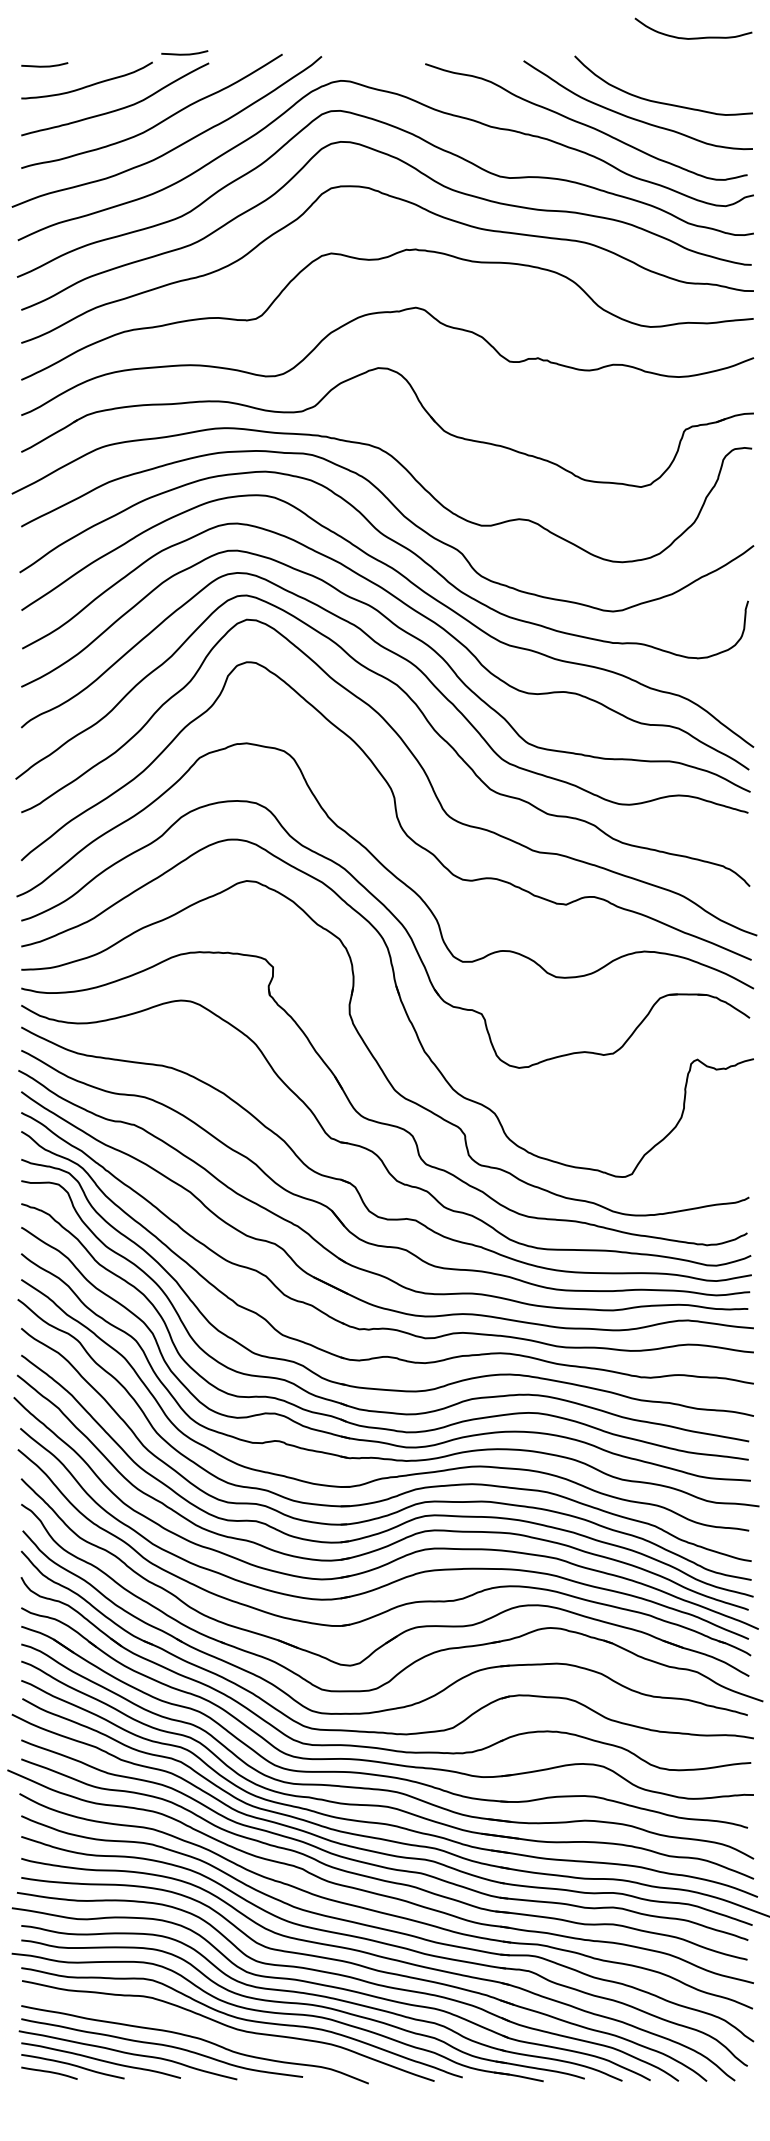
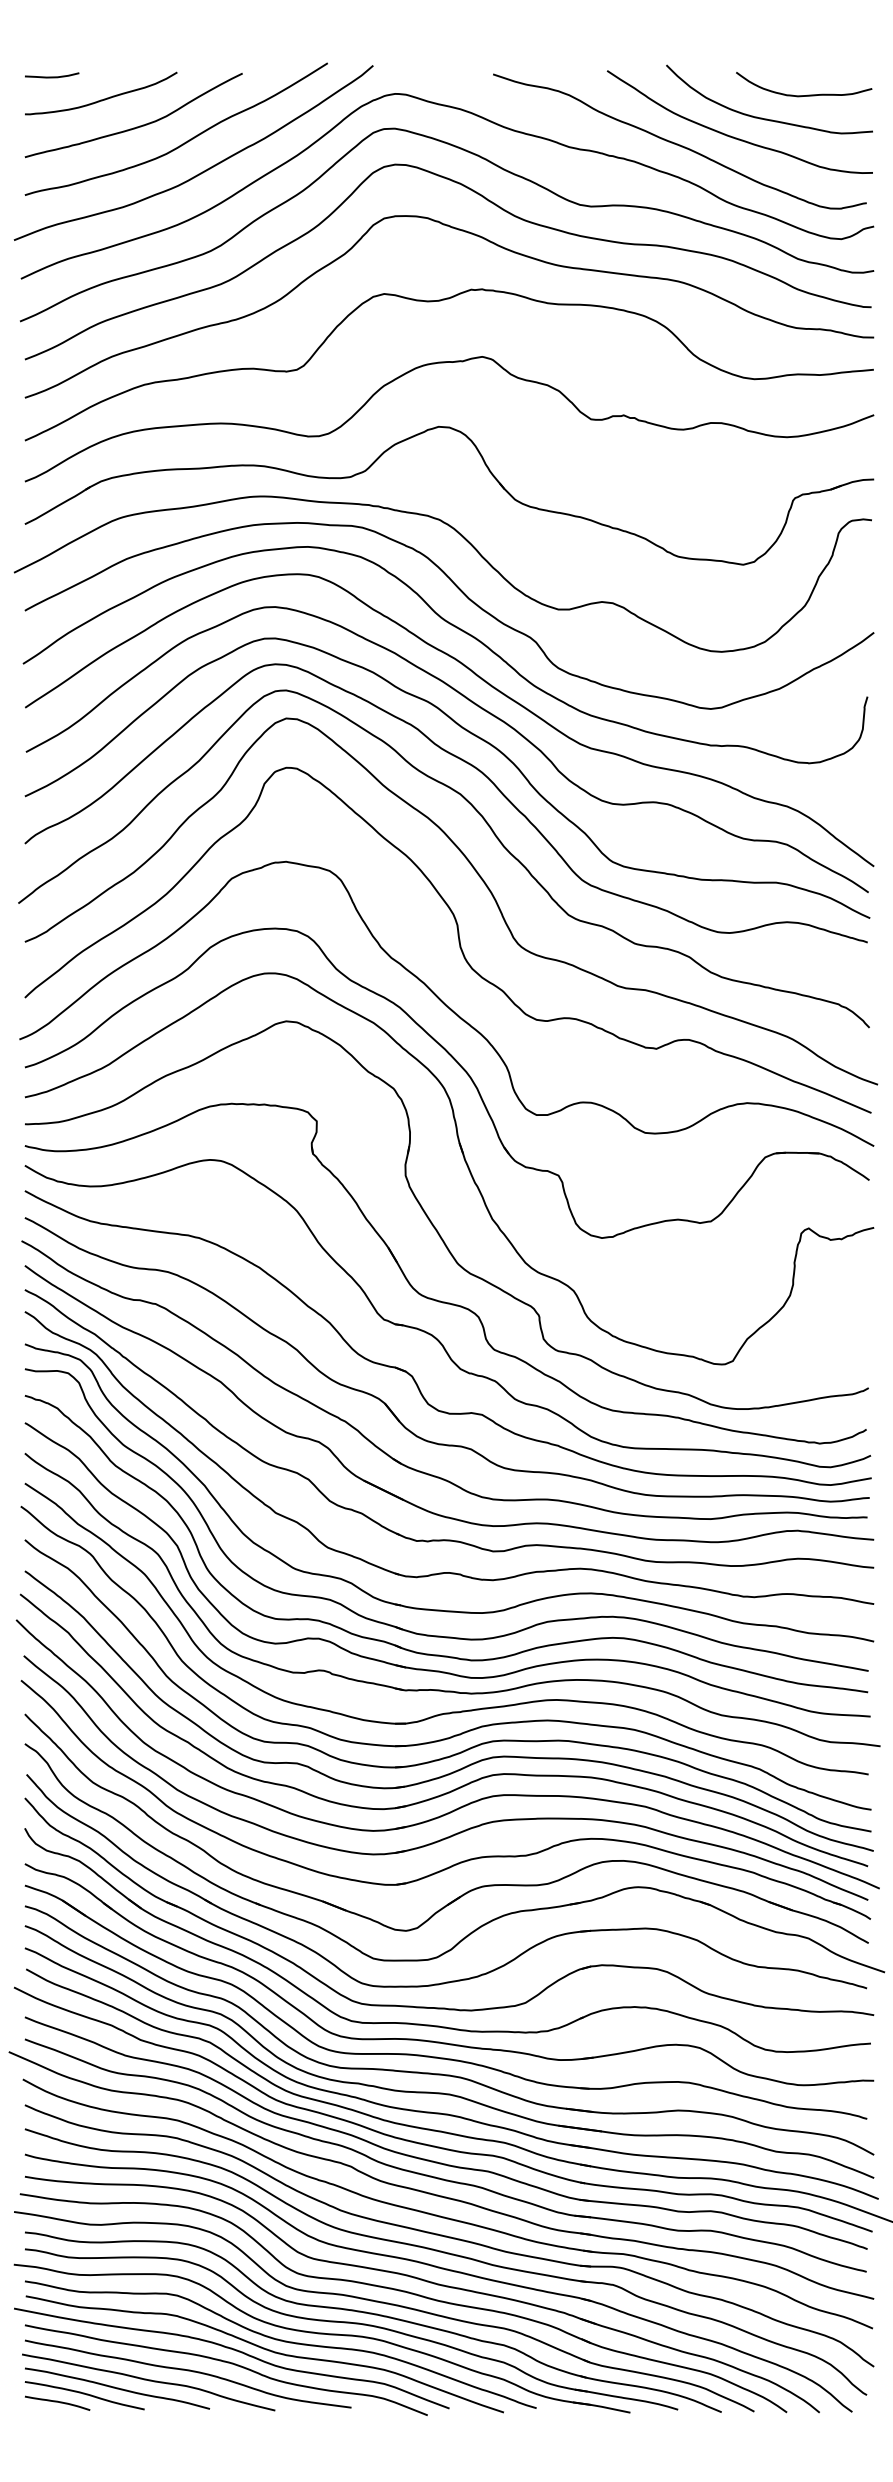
curve: (693, 37) -> (804, 94), moved
curve: (184, 53) -> (214, 62), removed
curve: (202, 2028) -> (234, 2351), added

